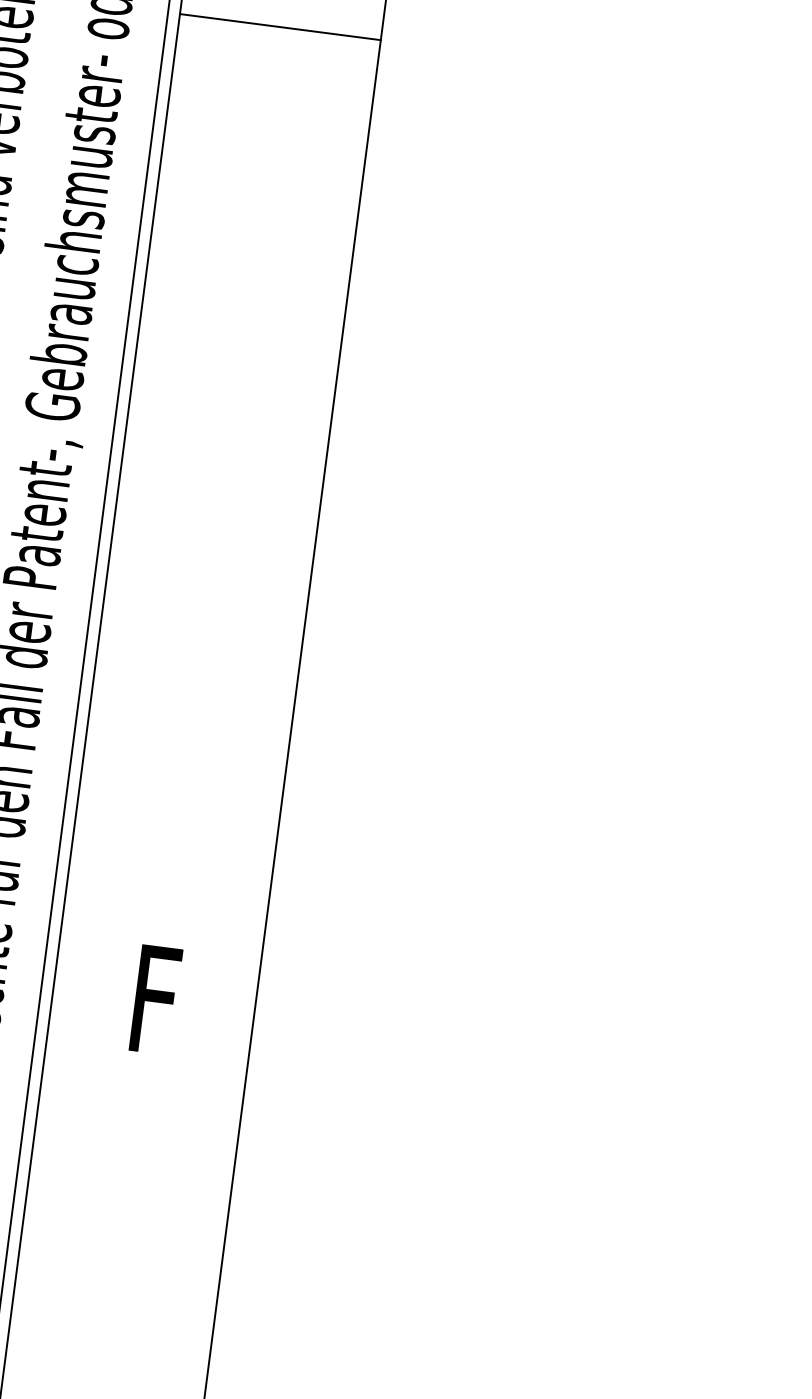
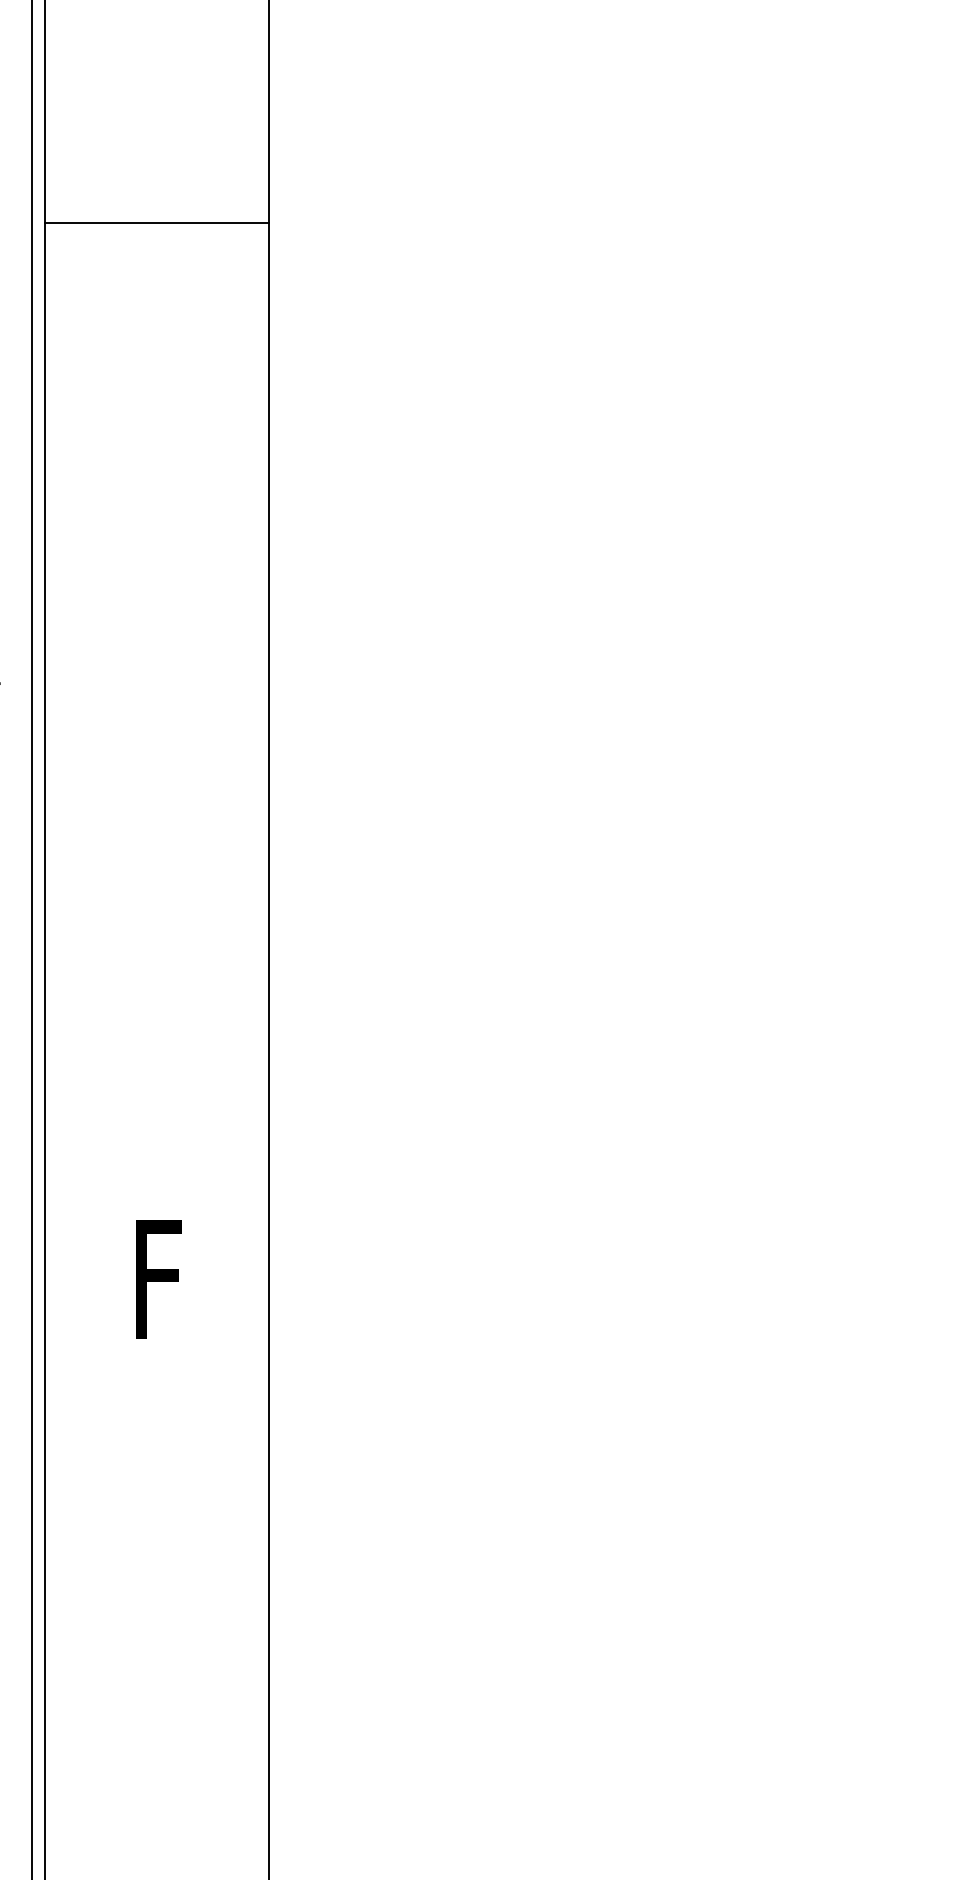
line: (280, 27) -> (157, 223), moved

